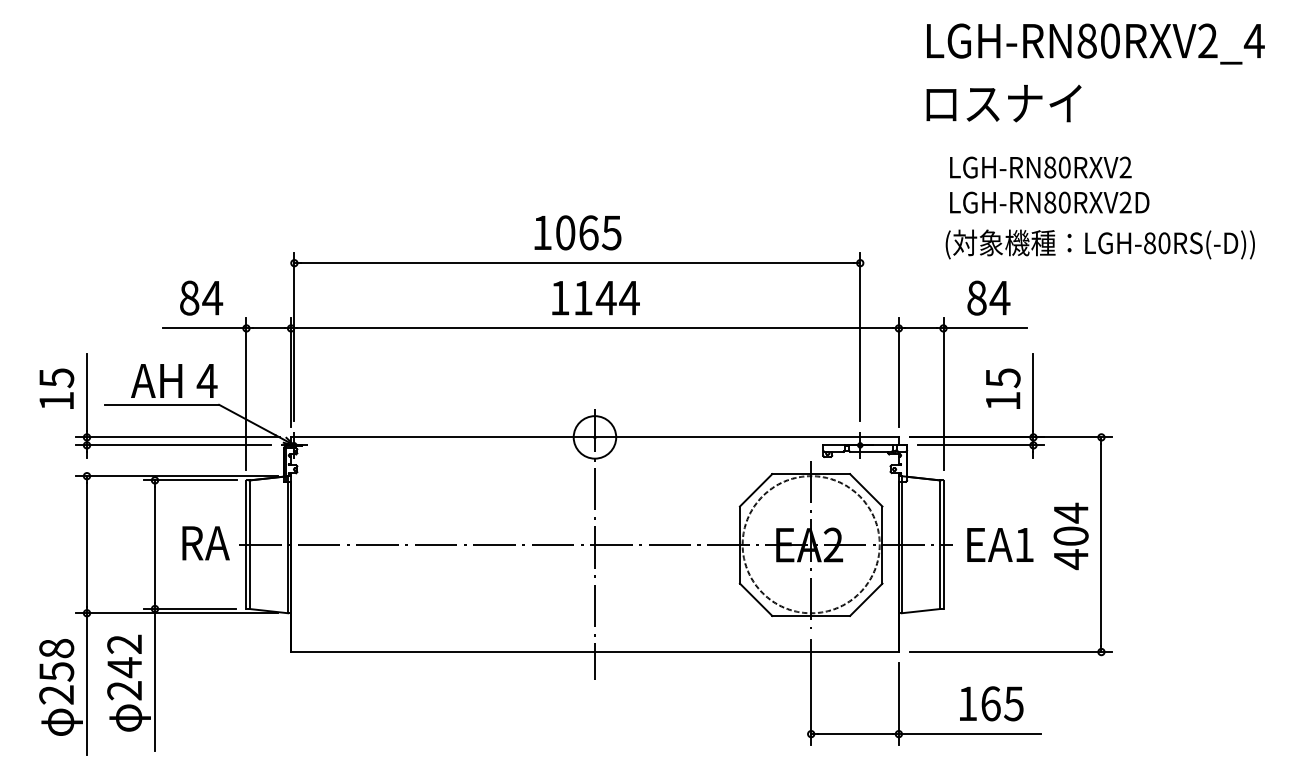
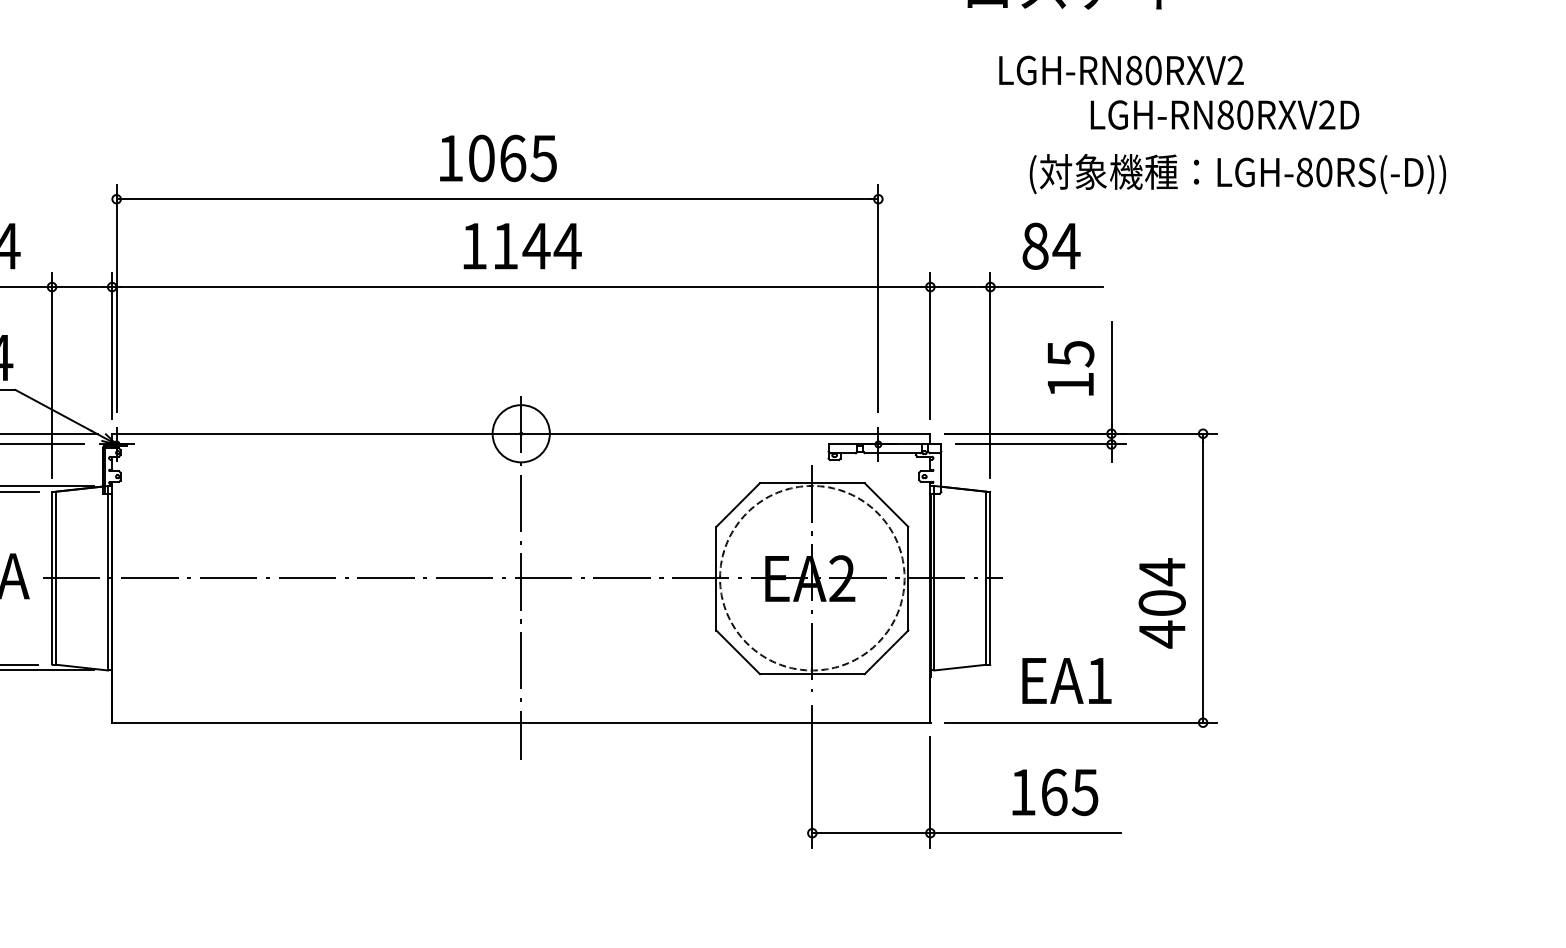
text: (1049, 202) -> (1224, 114), moved
text: (1099, 244) -> (1236, 174), moved
text: (1070, 536) -> (1161, 603), moved
text: (1000, 544) -> (1067, 680), moved

